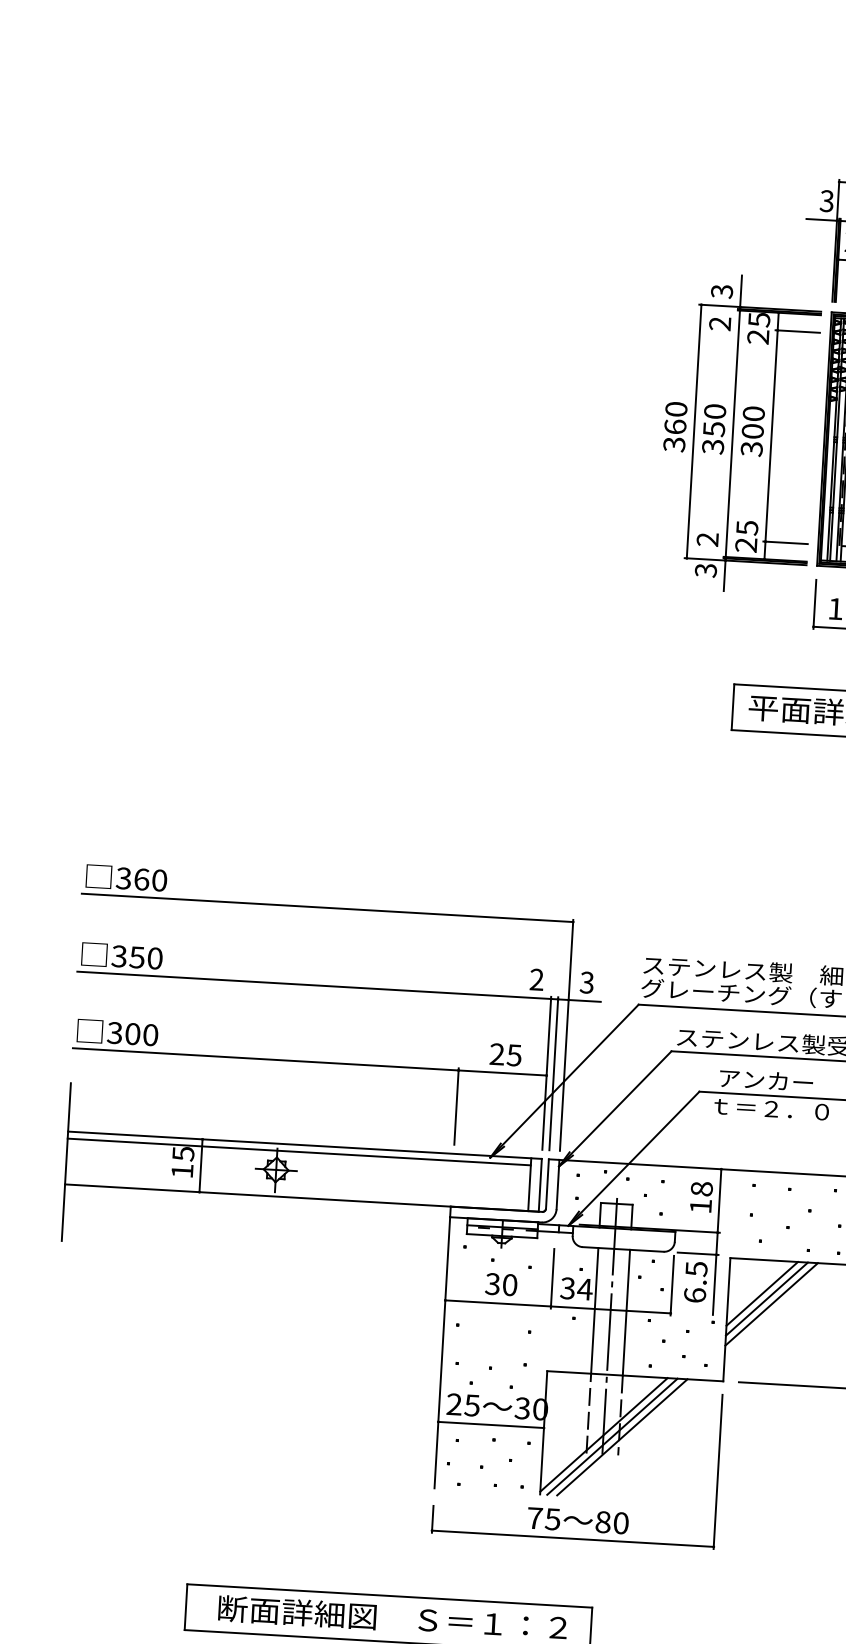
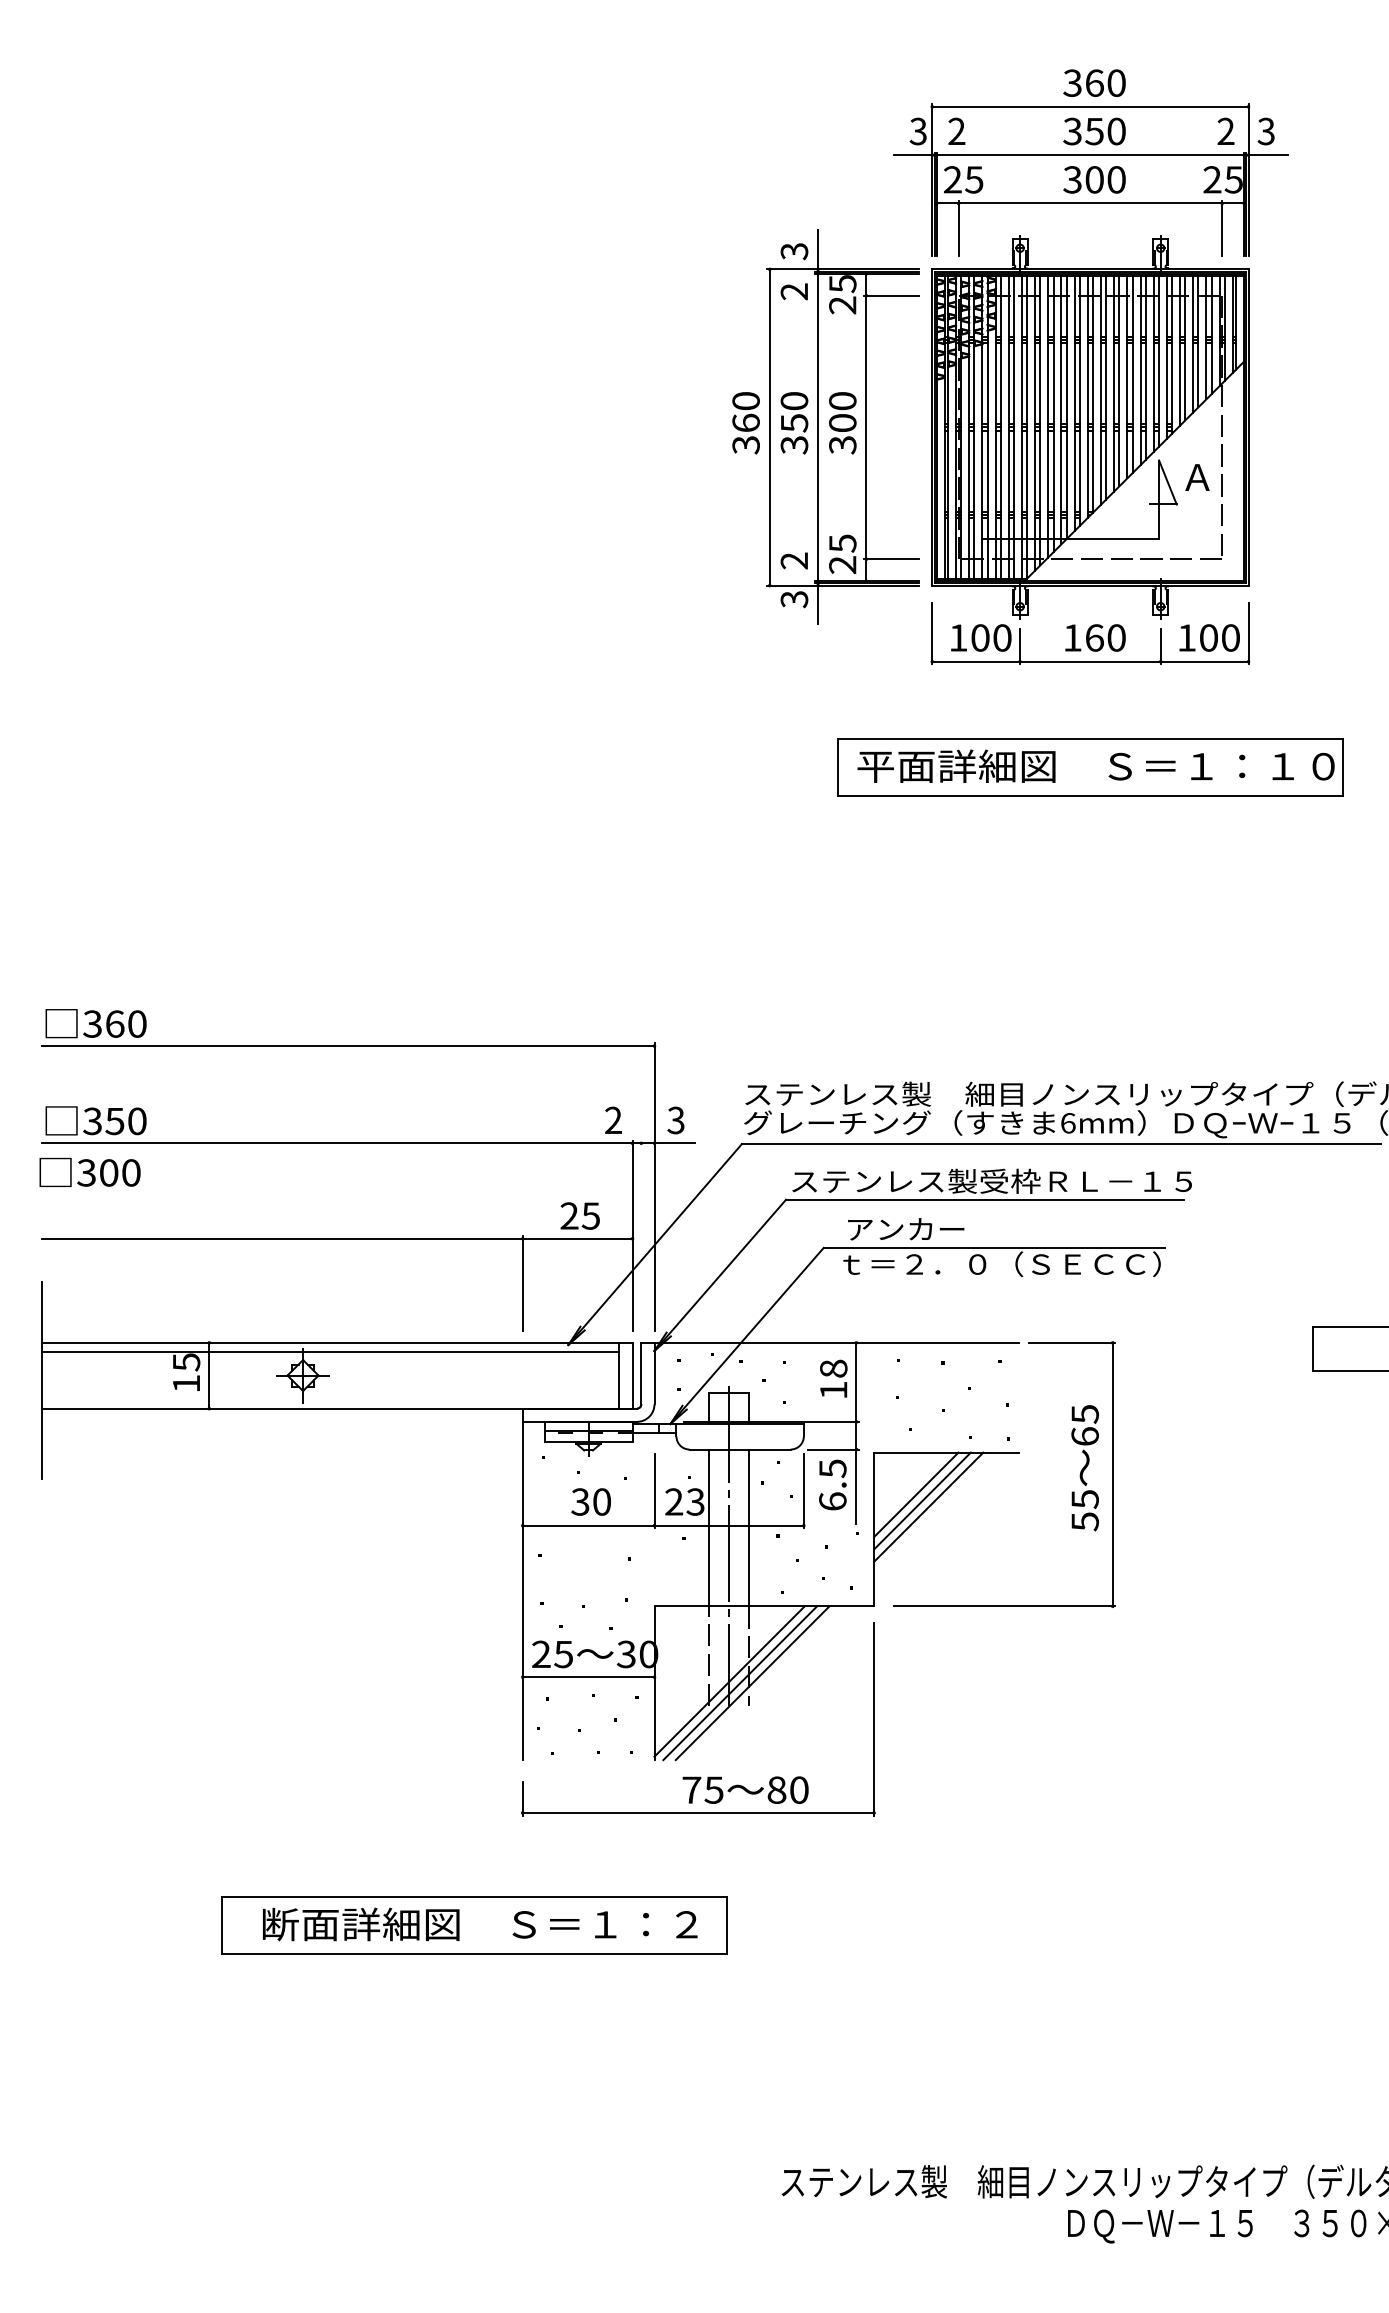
text: (117, 1032) -> (89, 1171), moved
line: (553, 1073) -> (641, 1235), removed
text: (576, 1288) -> (684, 1501), 34 -> 23
text: (578, 1520) -> (745, 1789), moved

